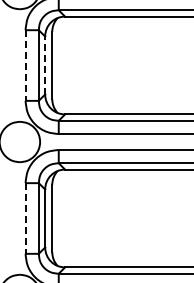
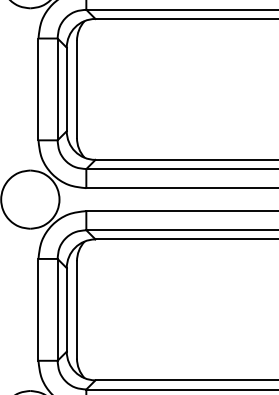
line: (45, 65) -> (67, 89), dashed -> solid
line: (25, 66) -> (38, 90), dashed -> solid
line: (25, 218) -> (38, 309), dashed -> solid

